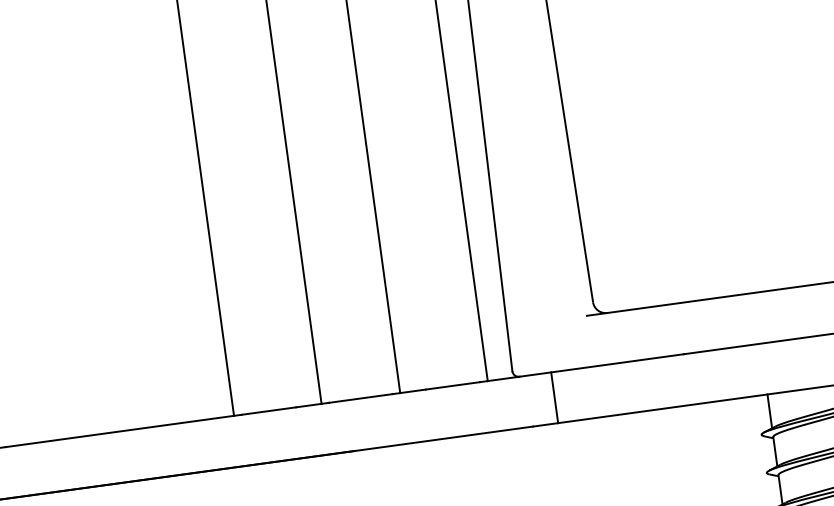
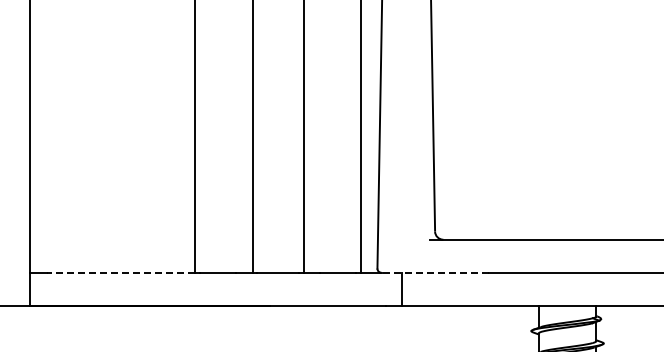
line: (602, 364) -> (435, 272), solid -> dashed
line: (118, 431) -> (120, 272), solid -> dashed

